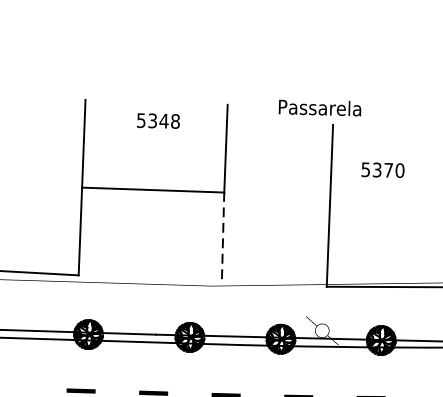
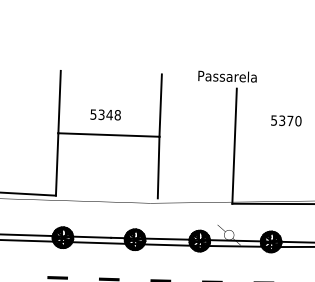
text: (158, 120) -> (105, 114), moved
text: (383, 169) -> (286, 120), moved
line: (222, 235) -> (158, 167), dashed -> solid

